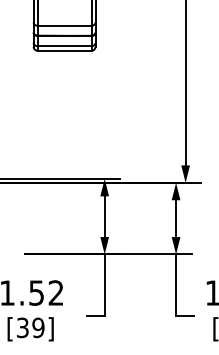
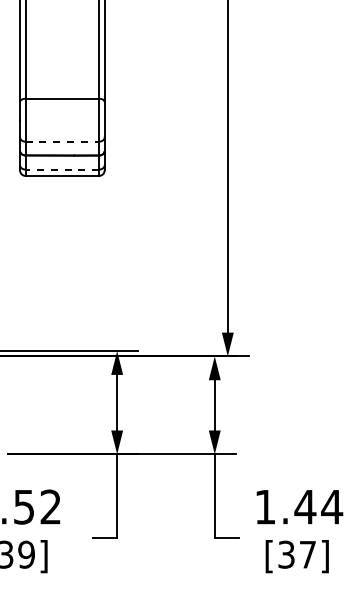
line: (64, 25) -> (62, 141), solid -> dashed
line: (64, 46) -> (62, 169), solid -> dashed

